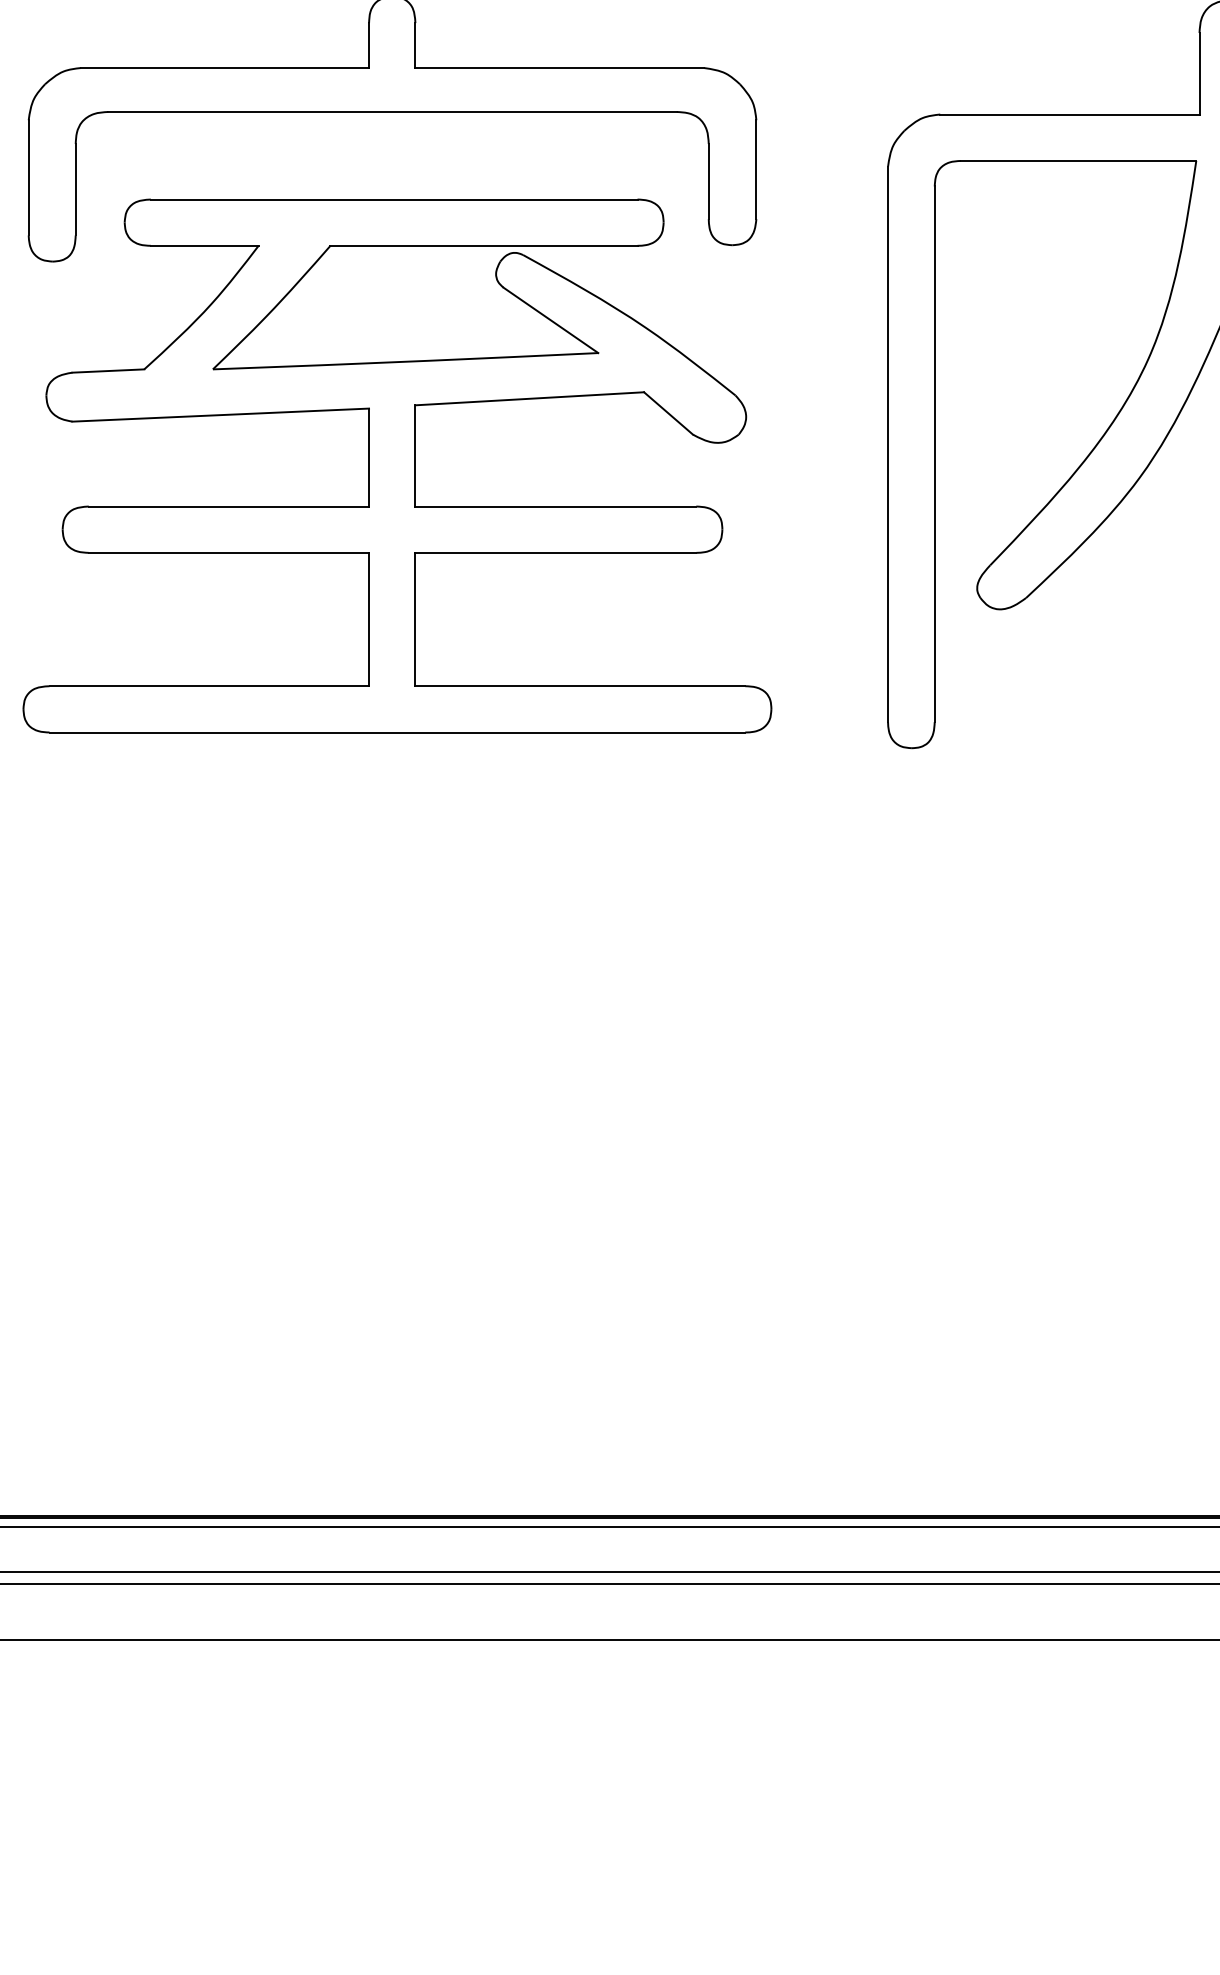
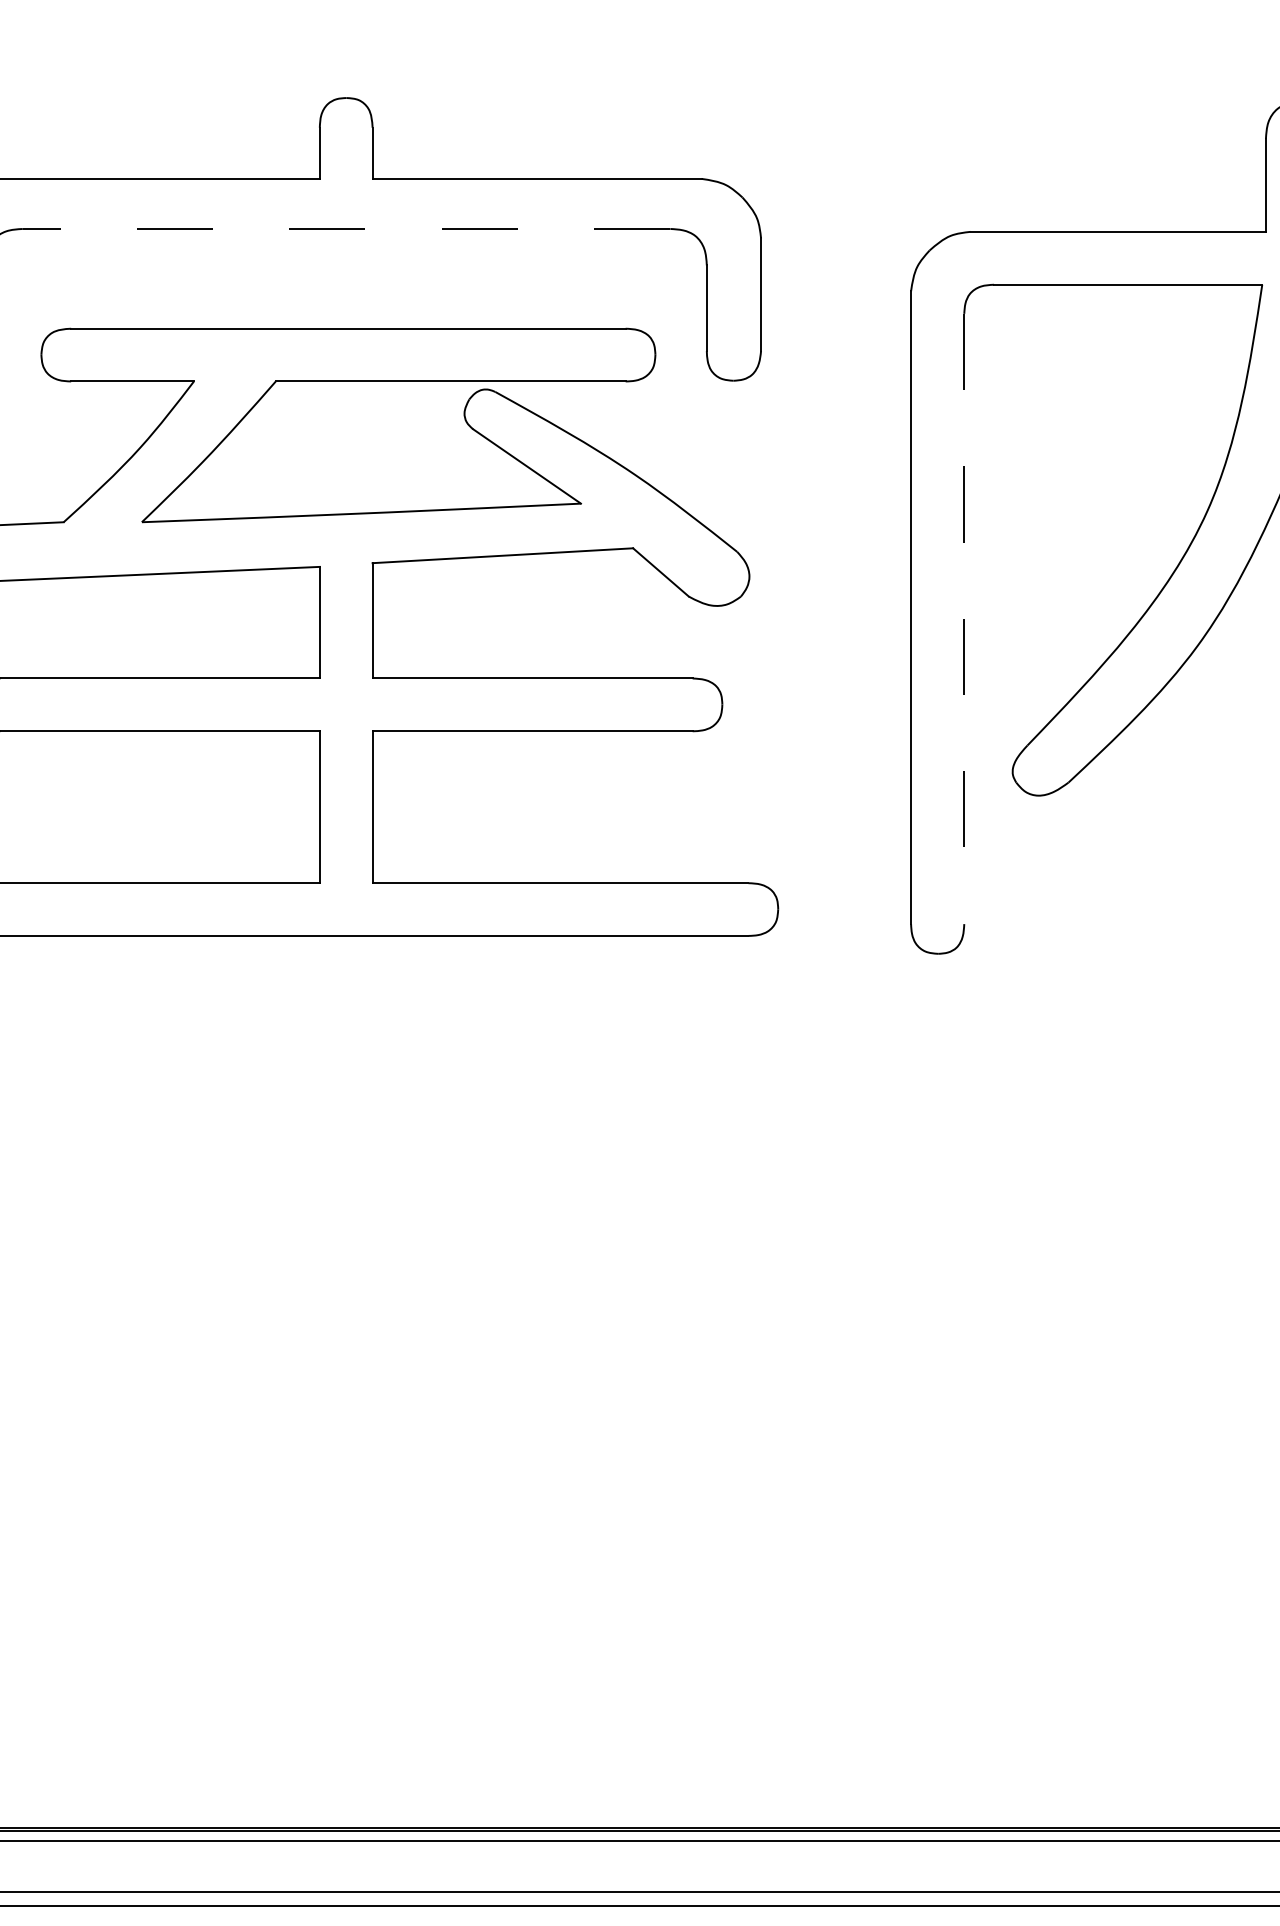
line: (392, 111) -> (346, 228), solid -> dashed
line: (934, 454) -> (964, 619), solid -> dashed

